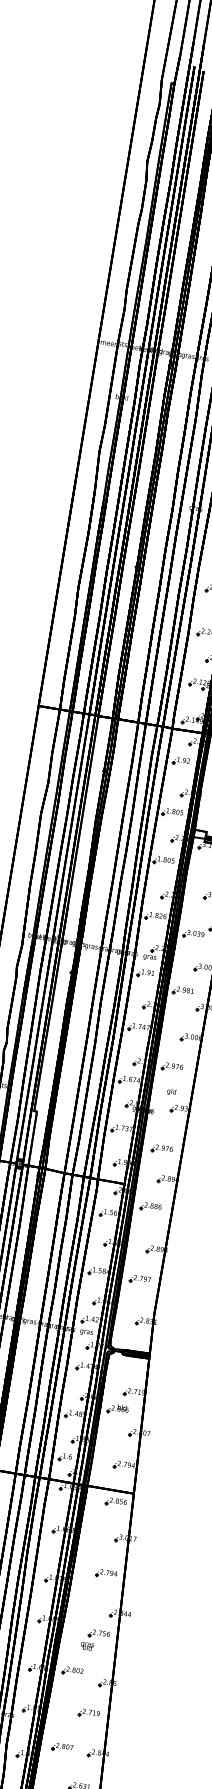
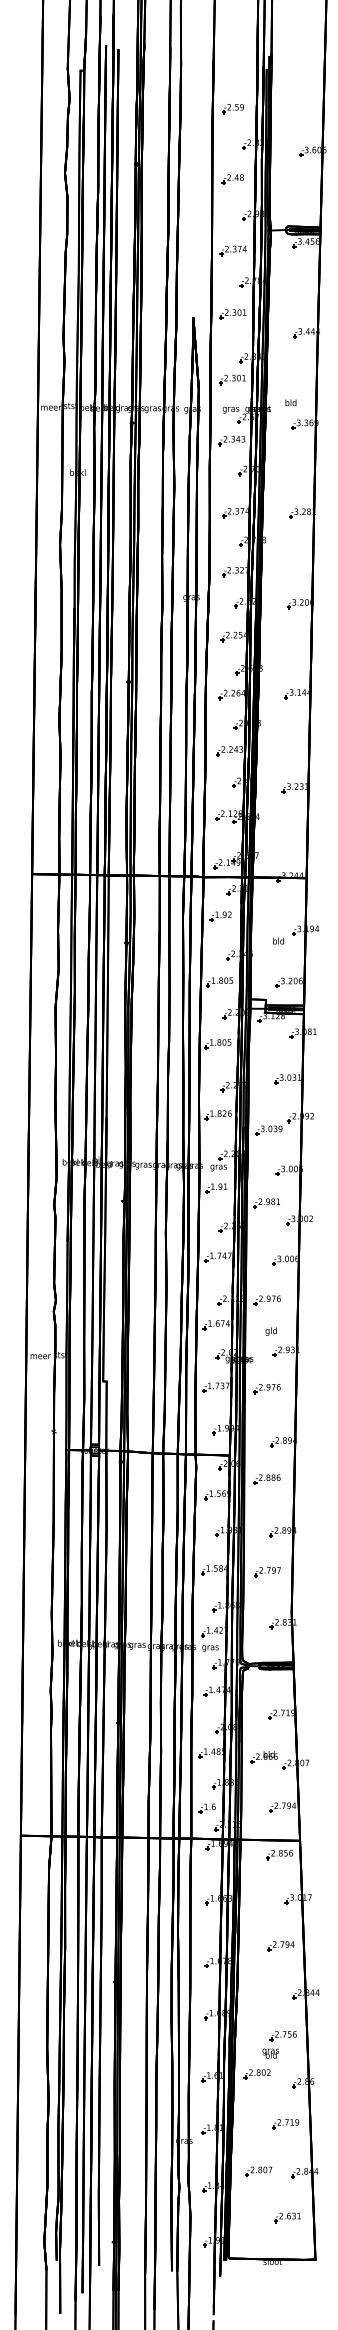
part: (161, 1149) -> (266, 1389), moved
part: (117, 1409) -> (263, 1757), moved
part: (95, 1640) -> (279, 2044), moved

